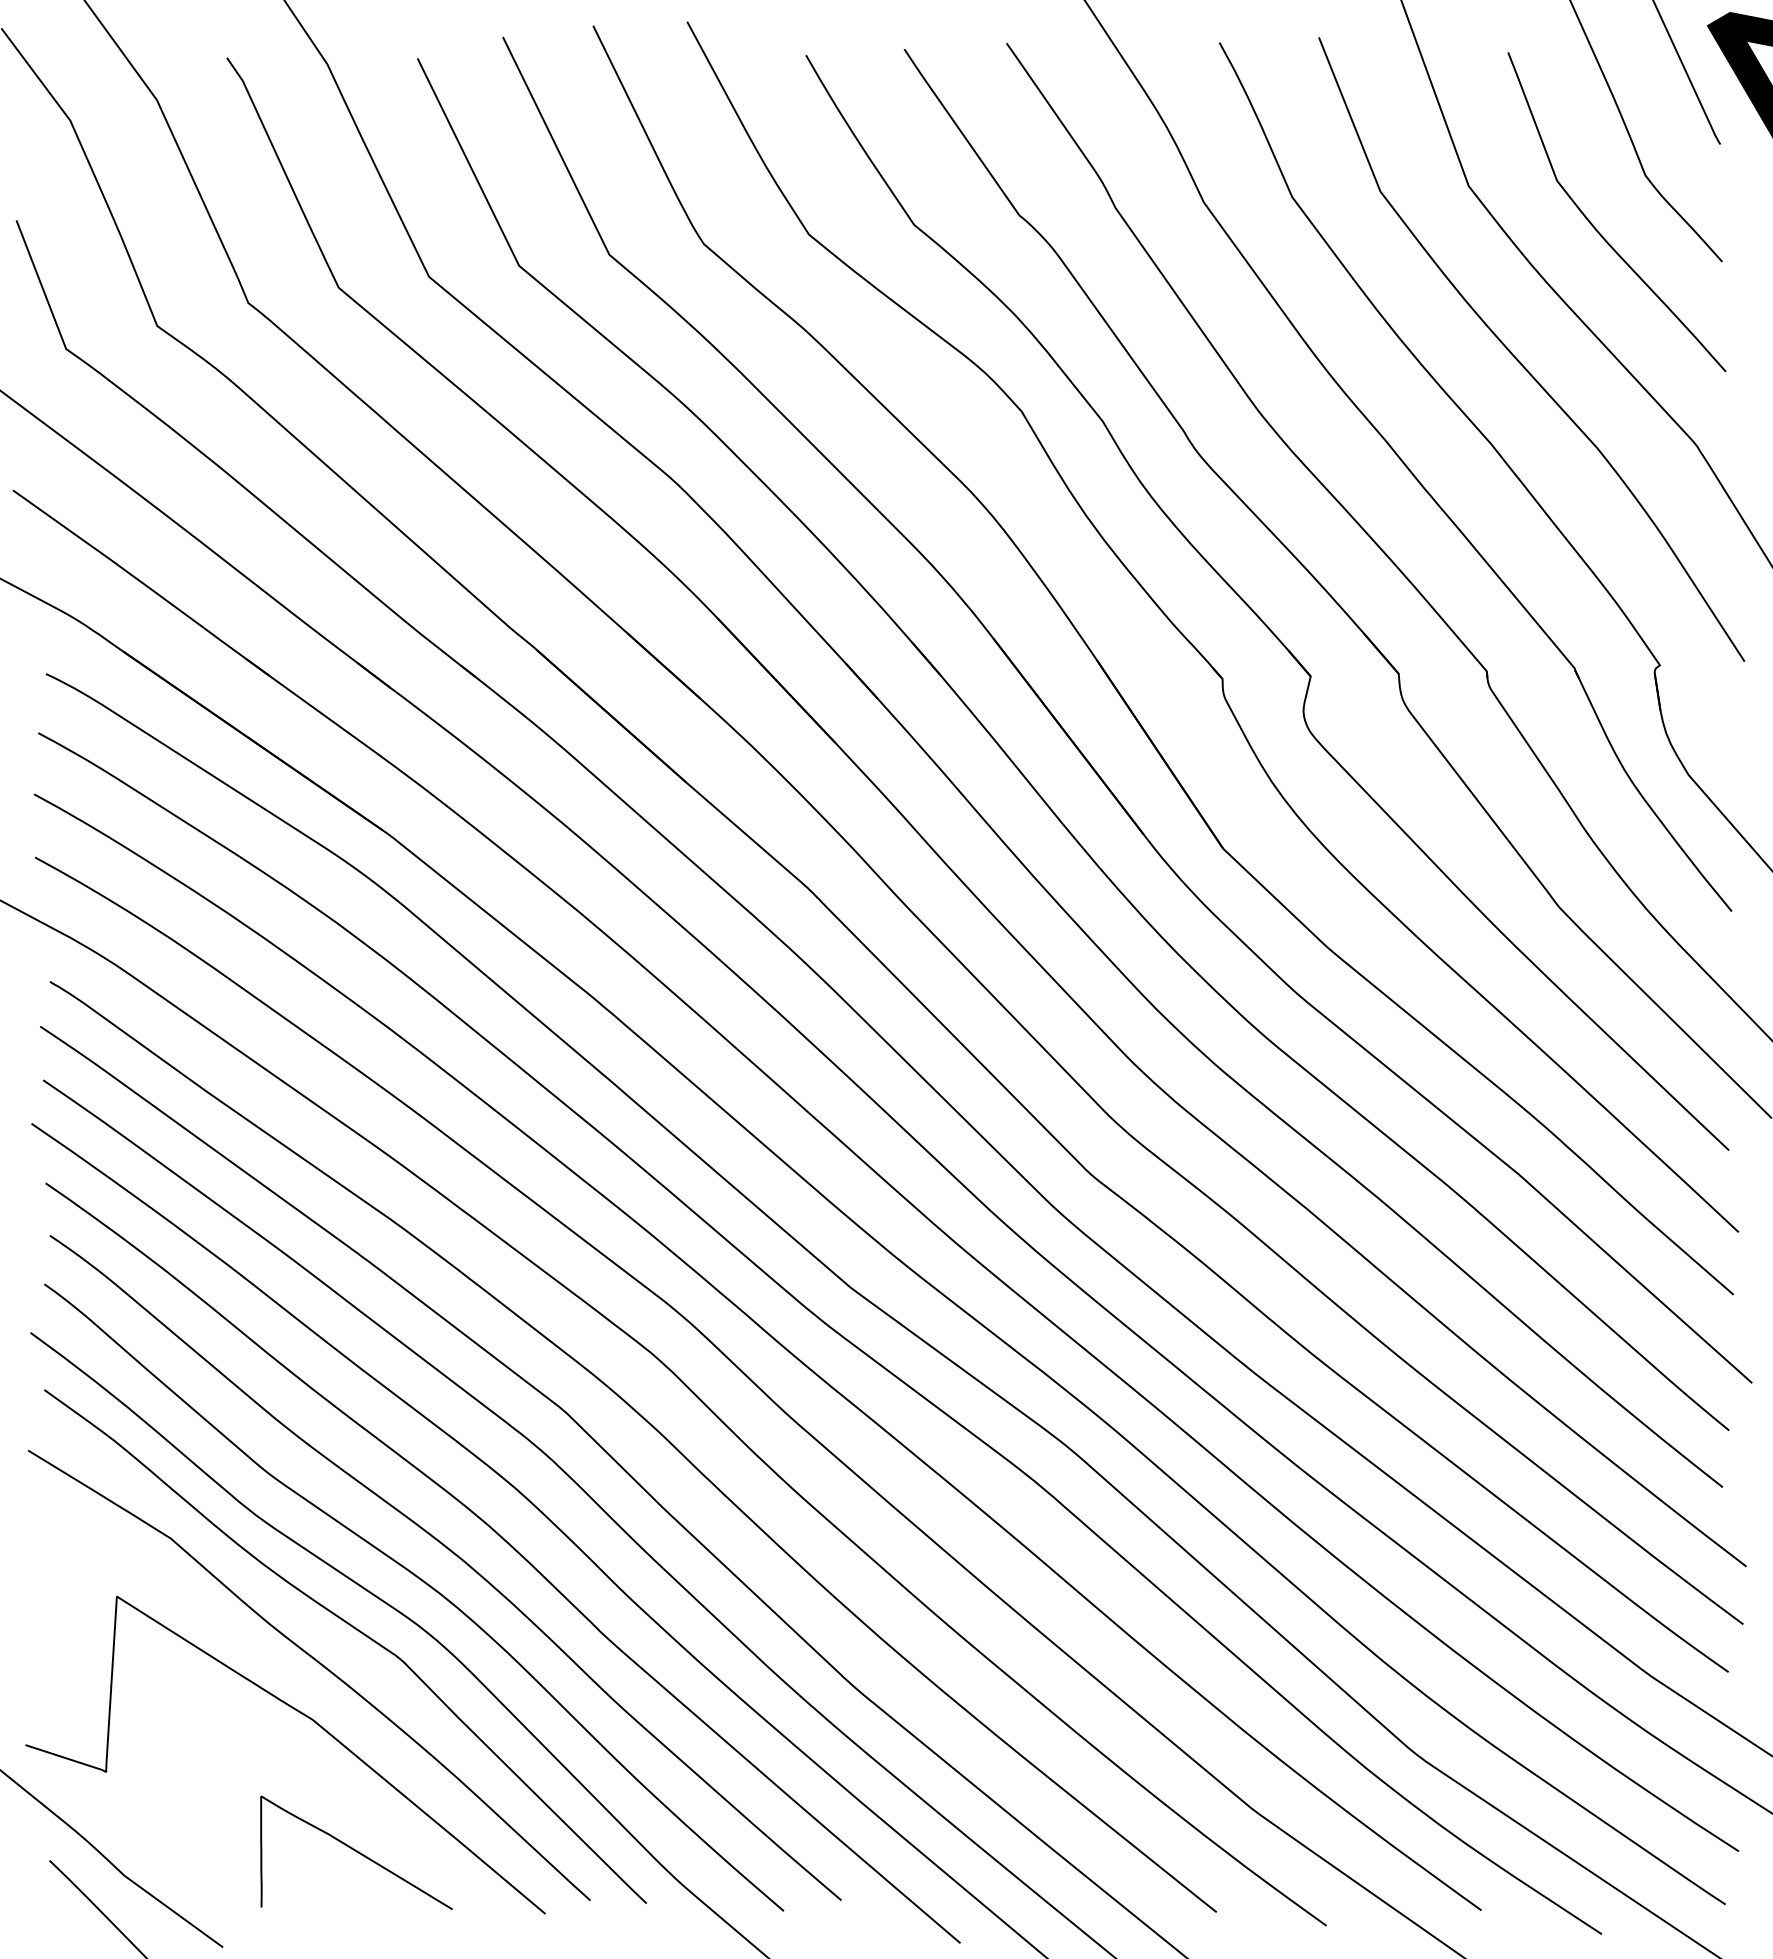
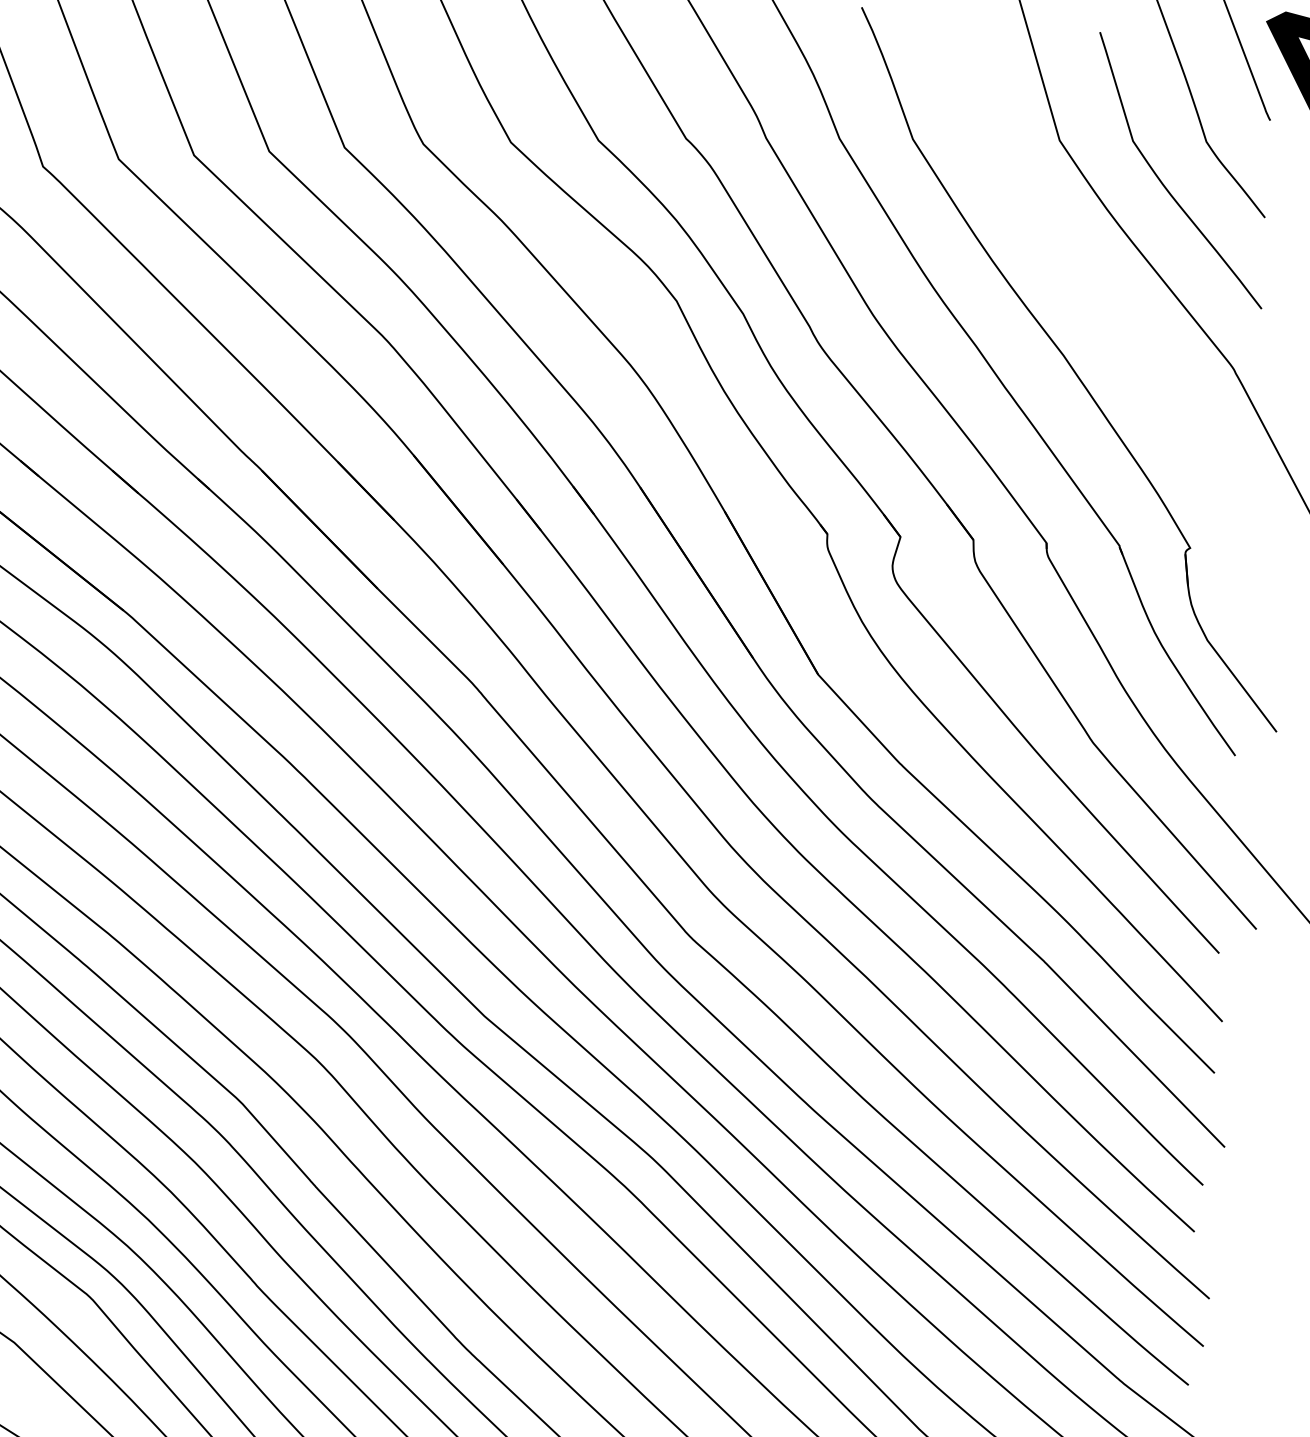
curve: (1519, 360) -> (1091, 287), removed

